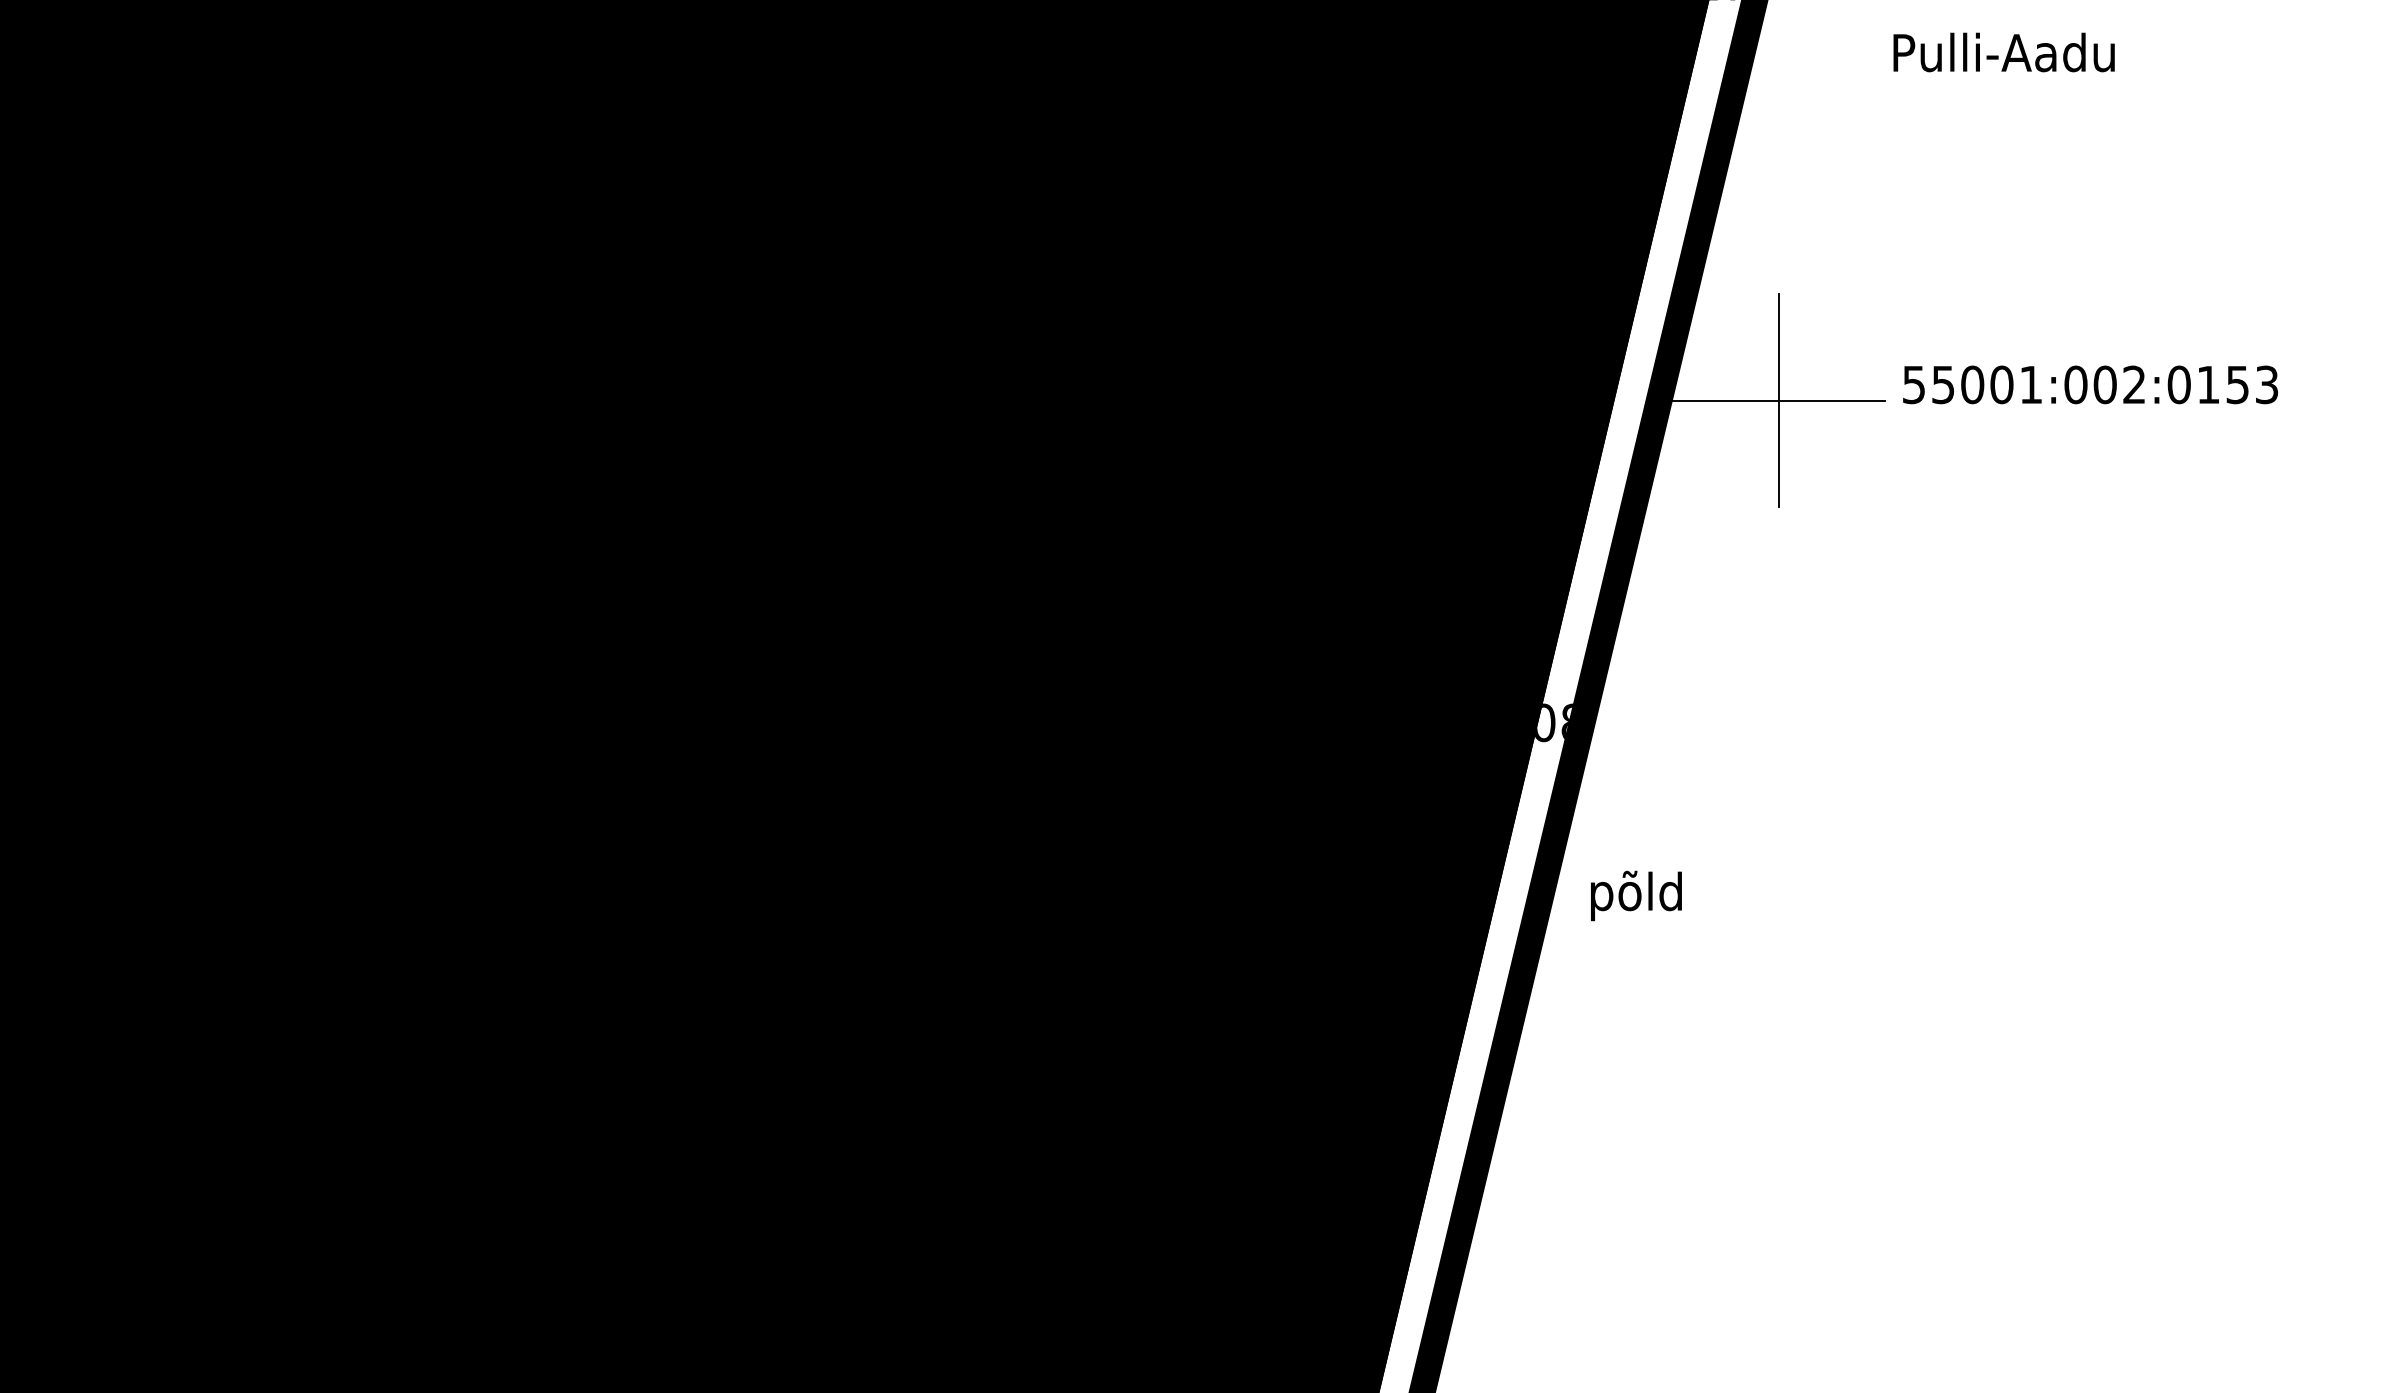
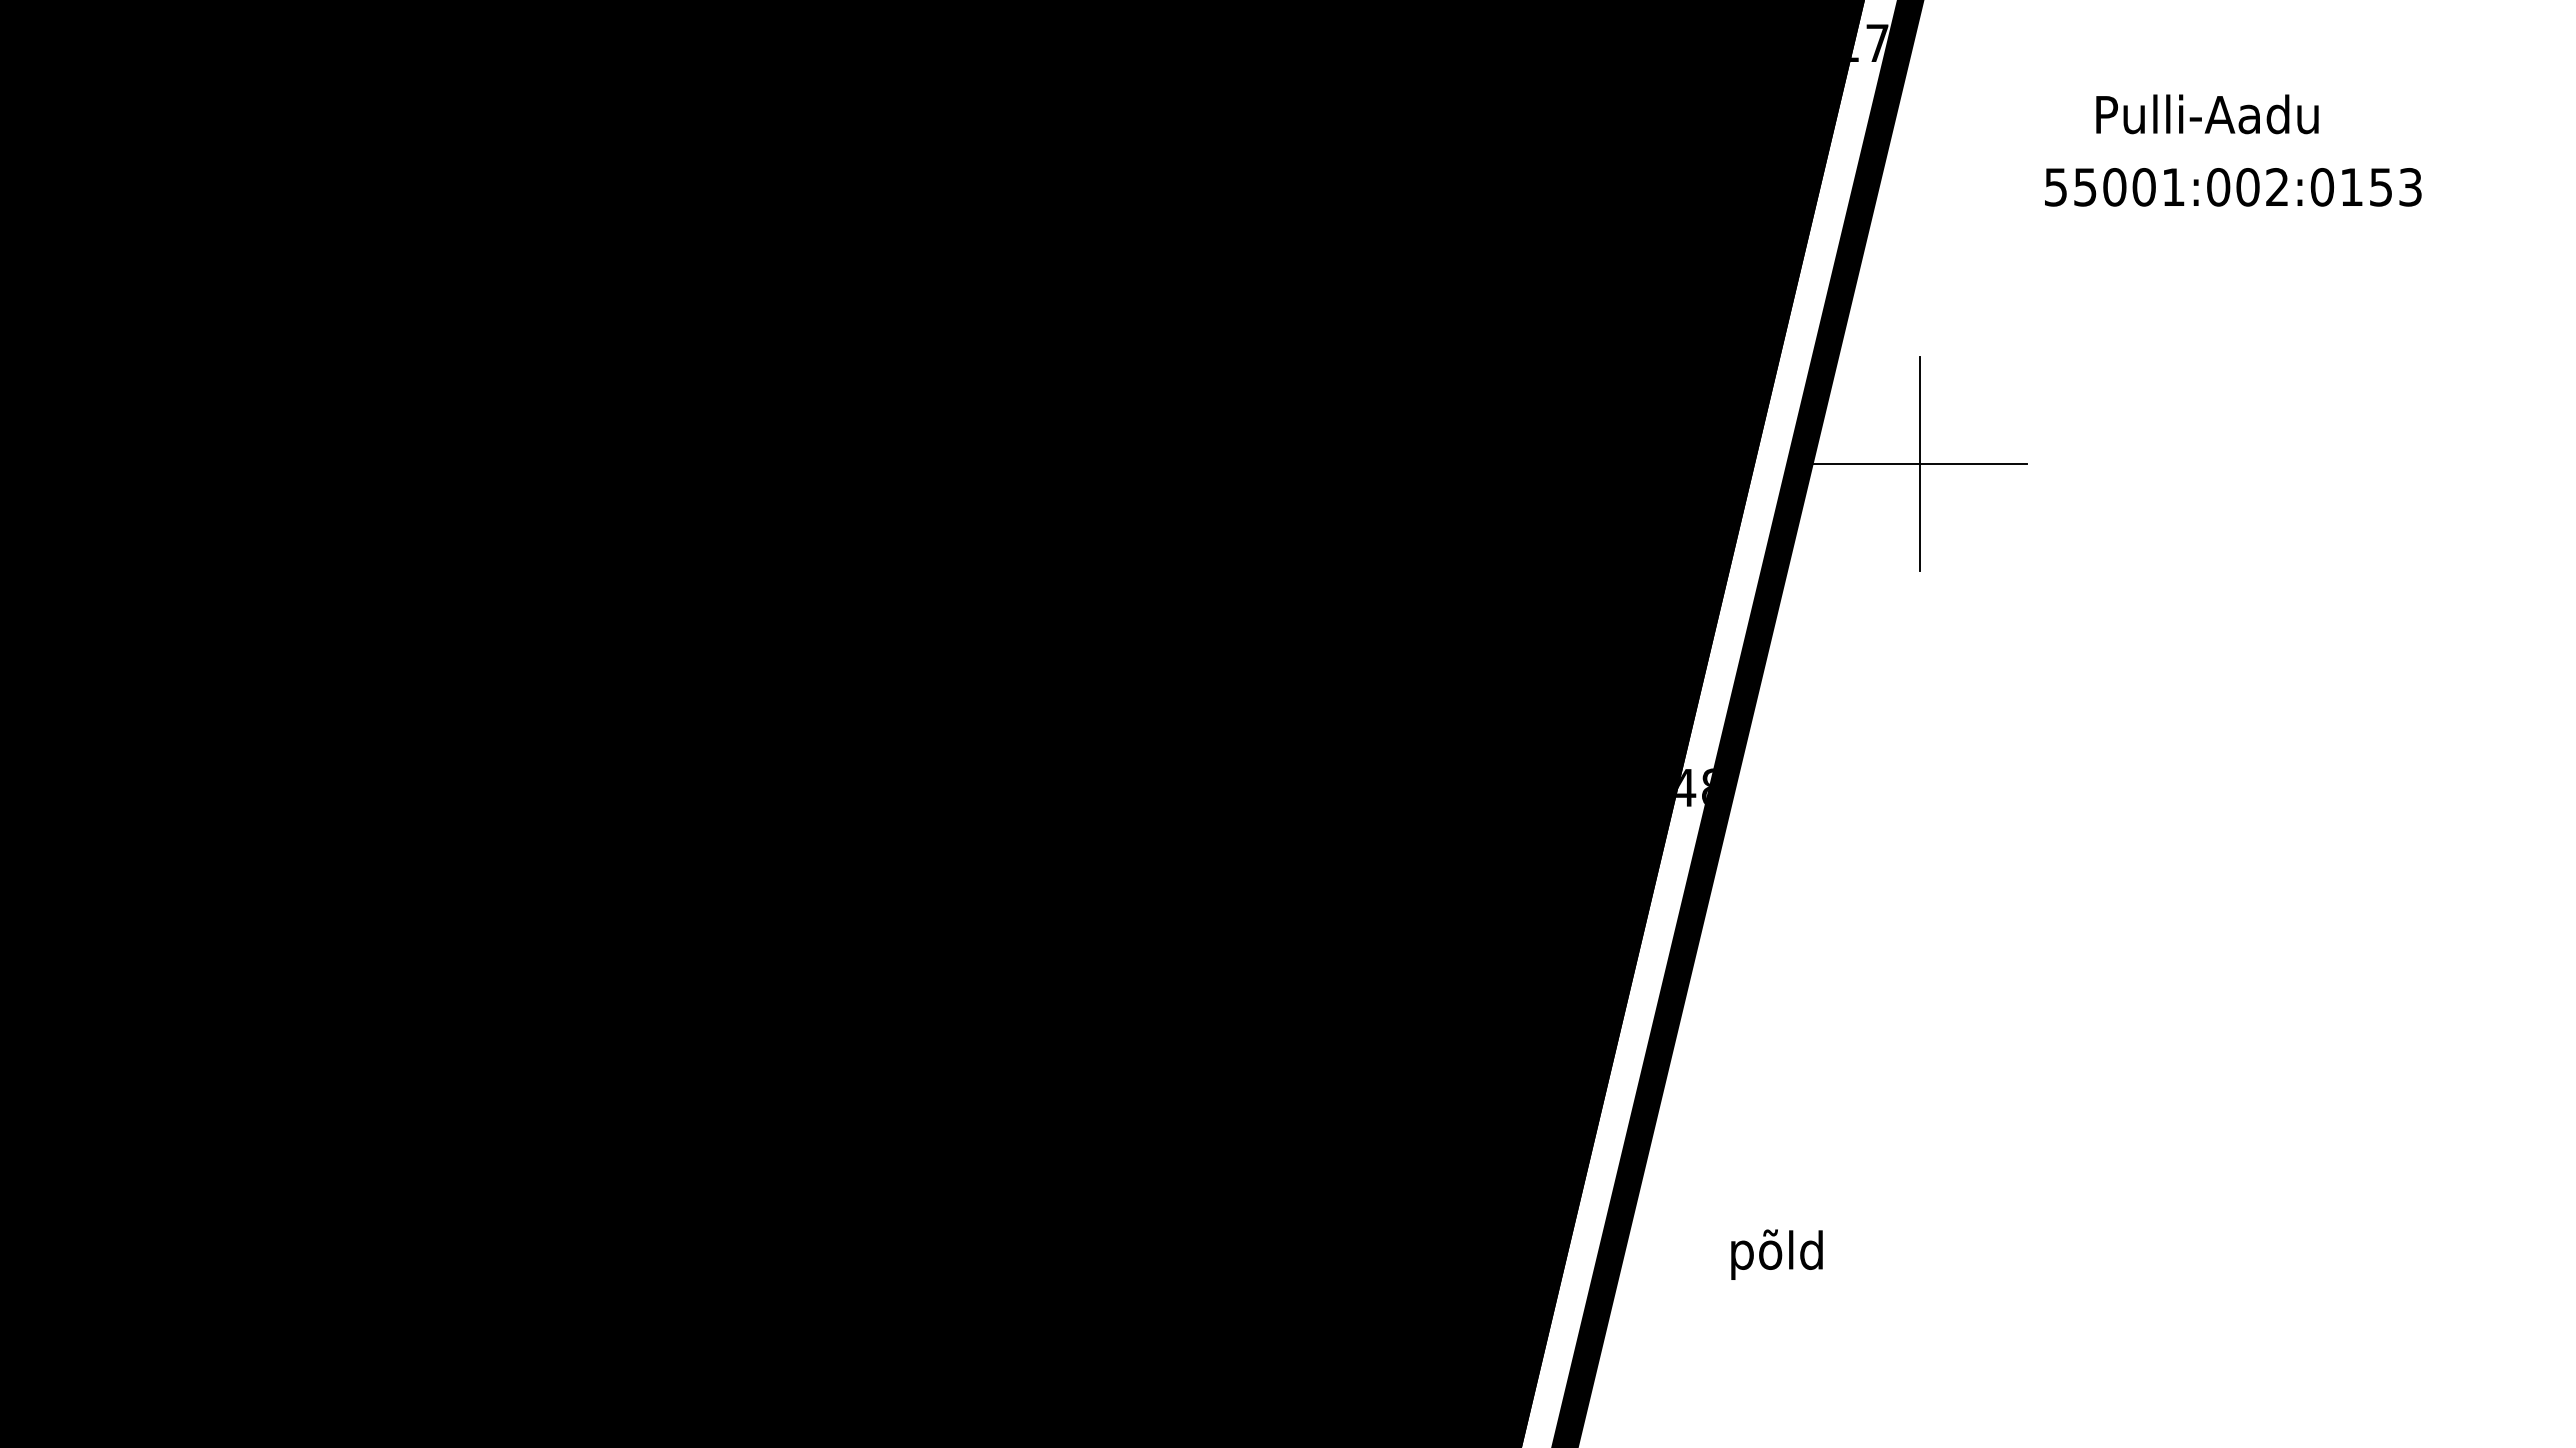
text: (2004, 52) -> (2207, 114), moved
text: (2090, 385) -> (2233, 187), moved
text: (1545, 722) -> (1685, 787), 3.08 -> 3.48
text: (1635, 895) -> (1776, 1254), moved

